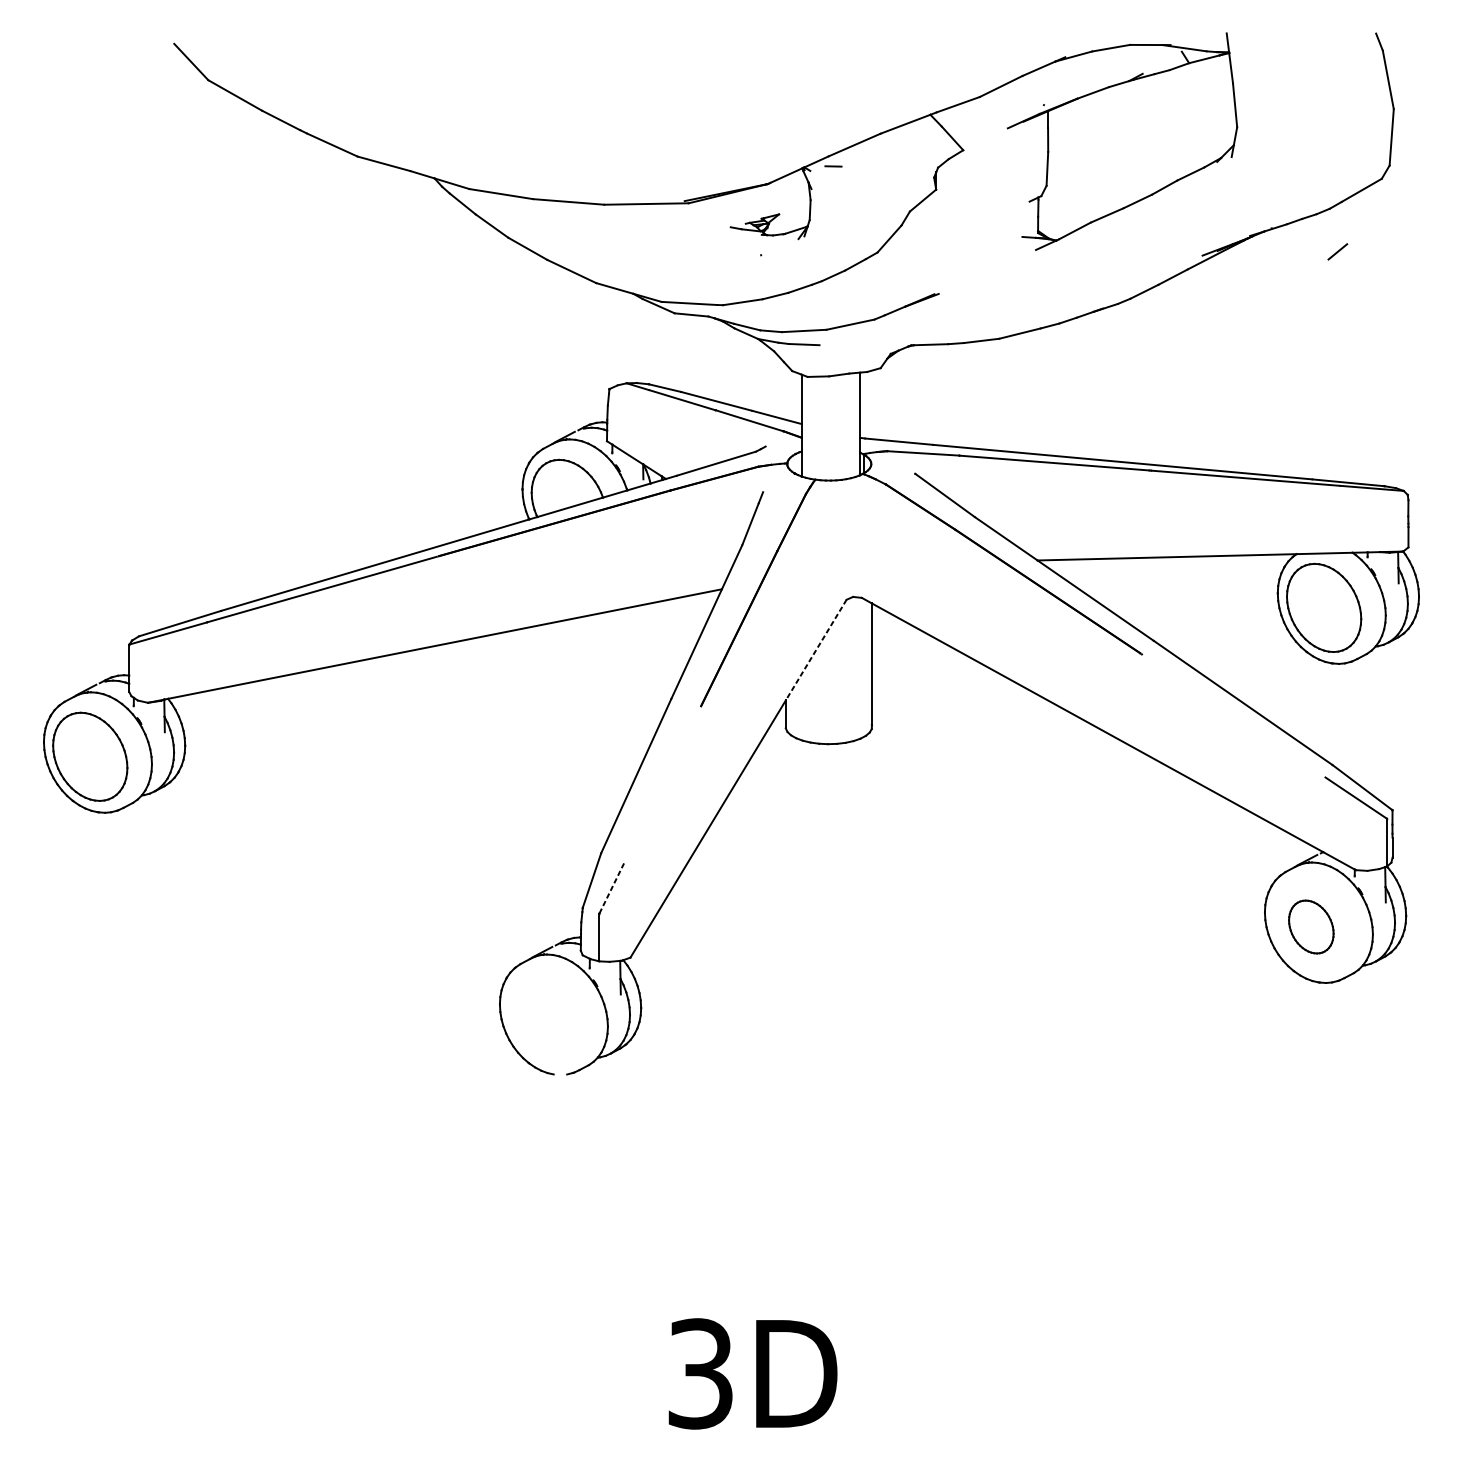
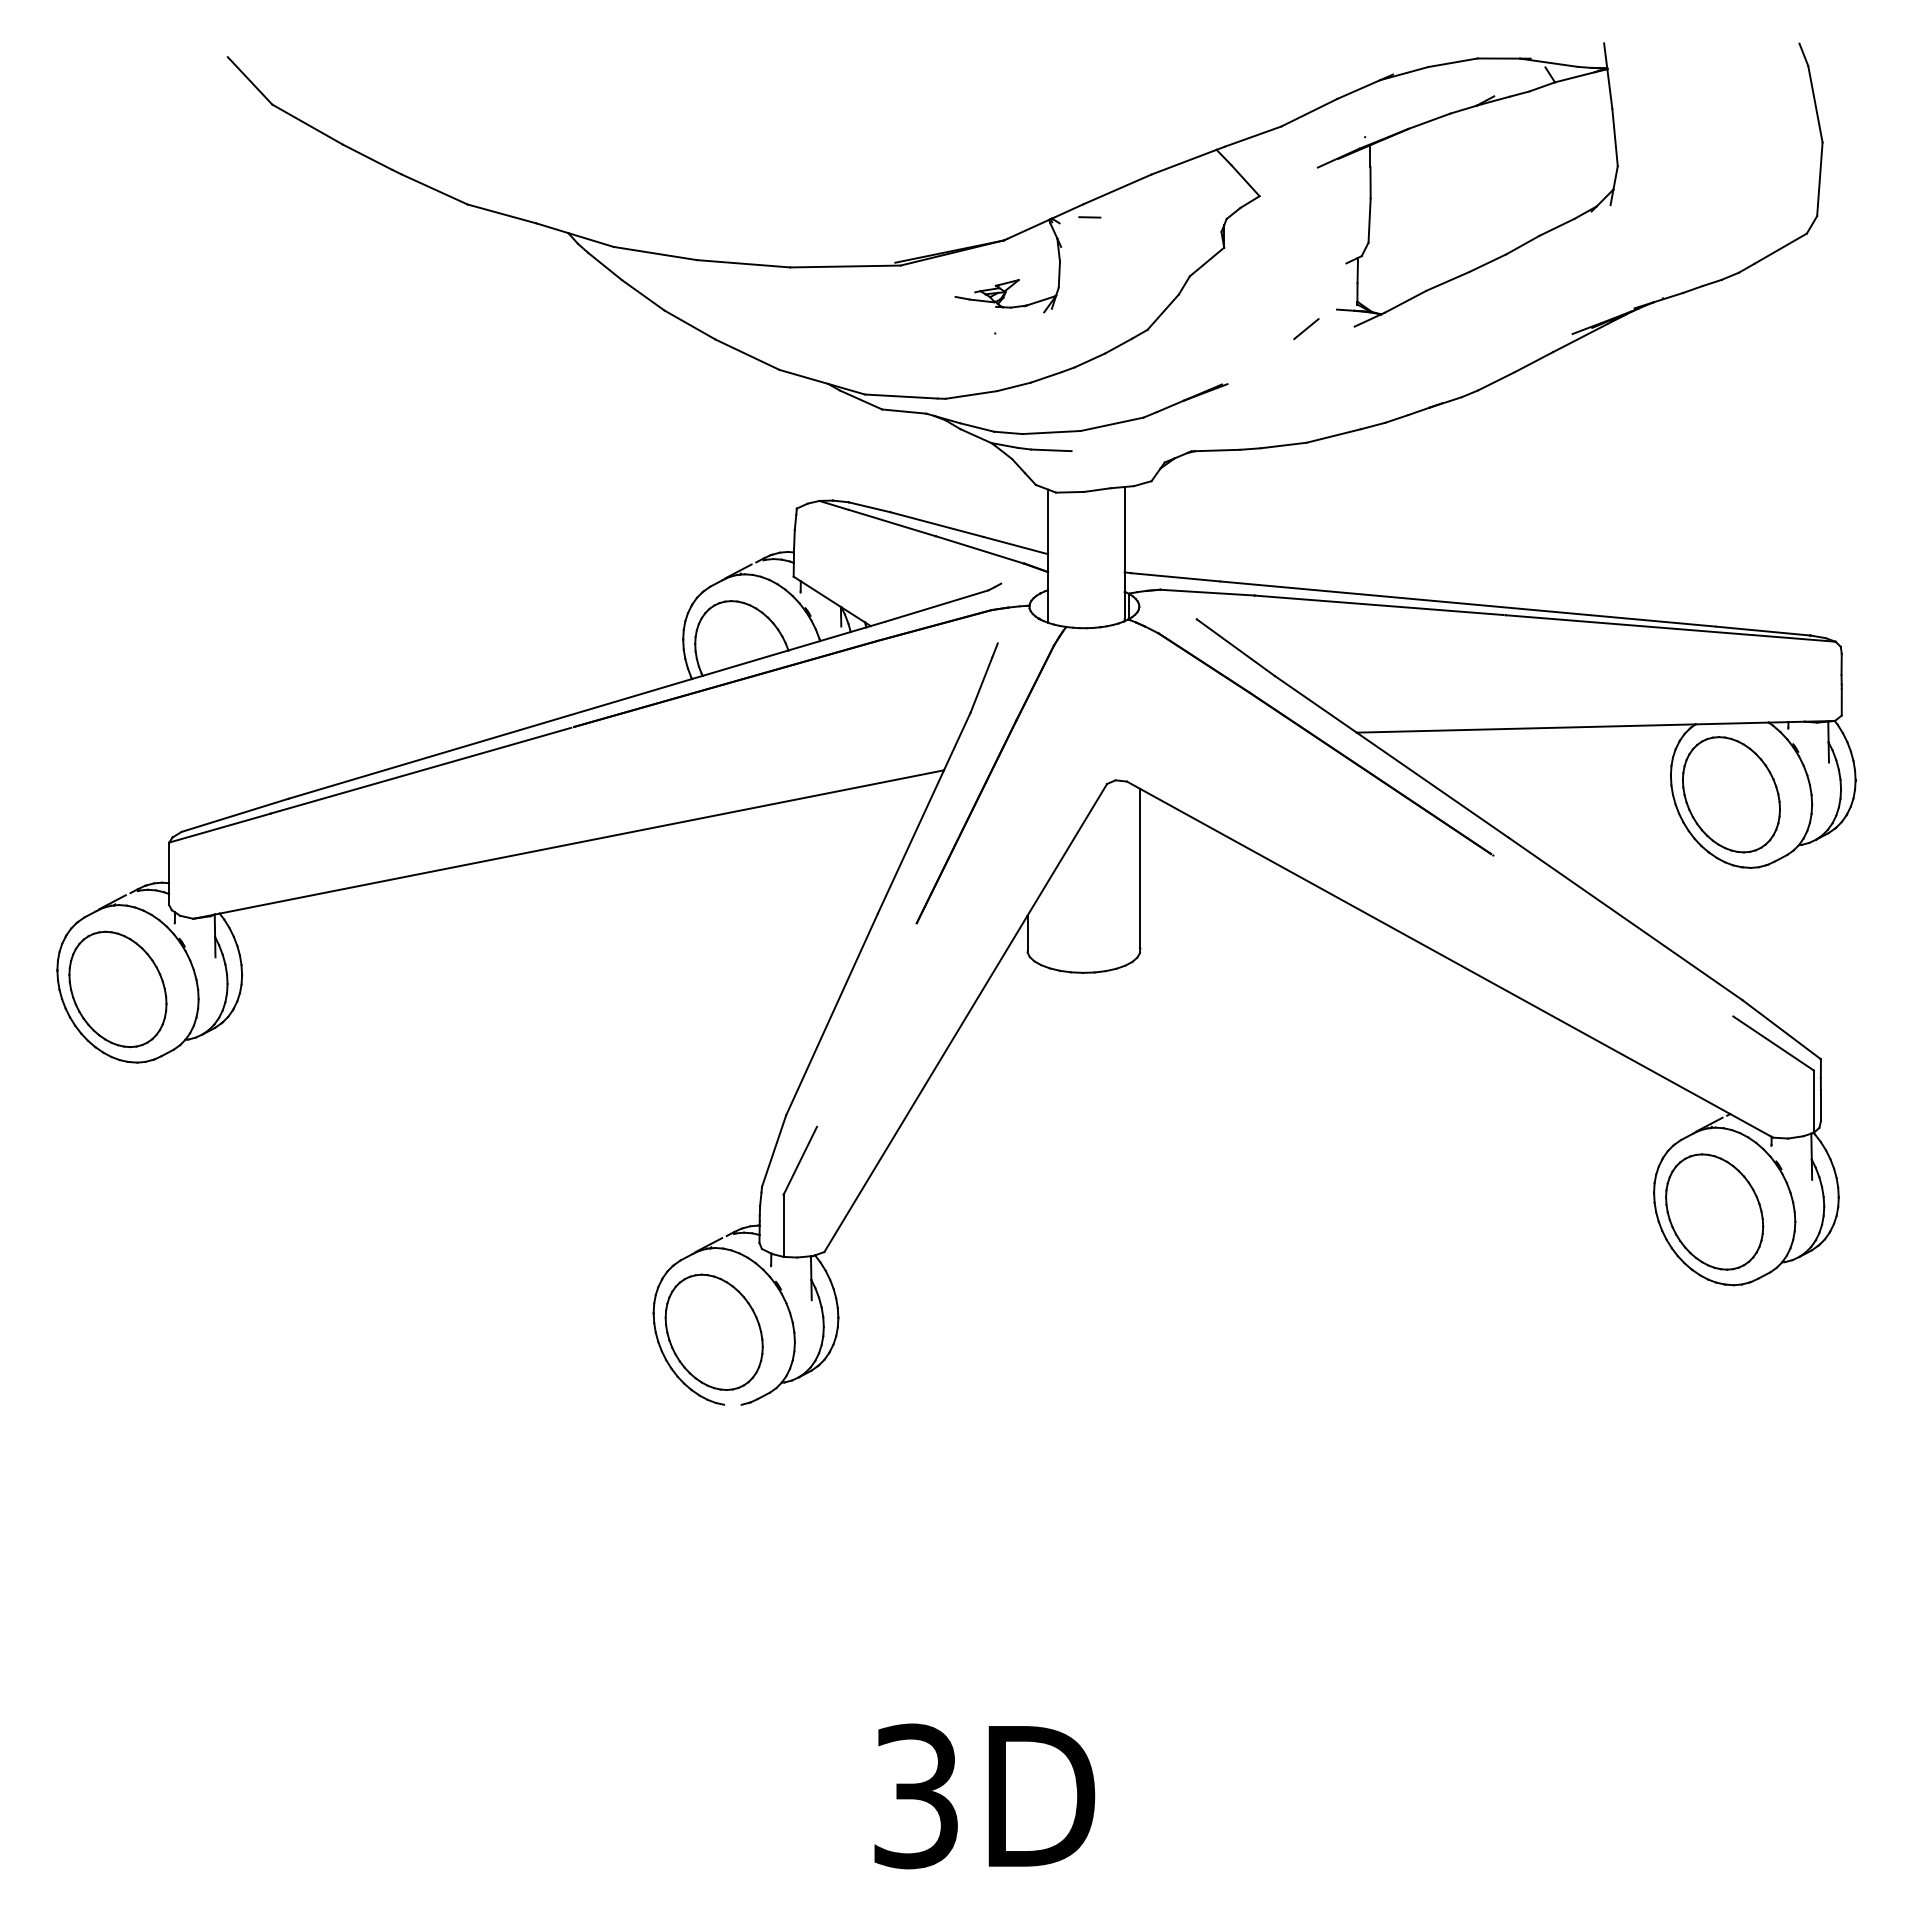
line: (1337, 252) -> (1306, 329), moved
line: (816, 649) -> (1067, 849), dashed -> solid
line: (612, 887) -> (800, 1160), dashed -> solid
part: (1311, 926) -> (1714, 1211), size x1.67
part: (545, 1018) -> (713, 1331), added

